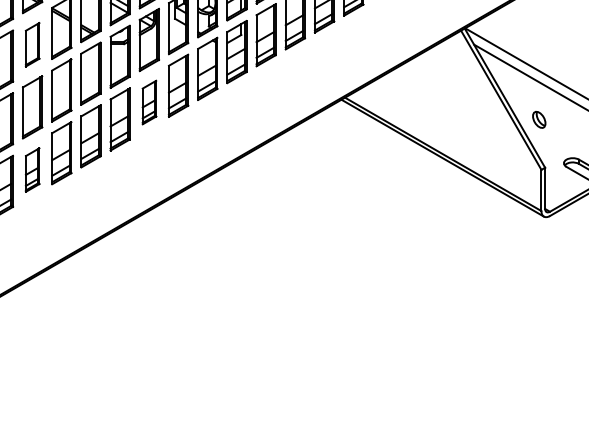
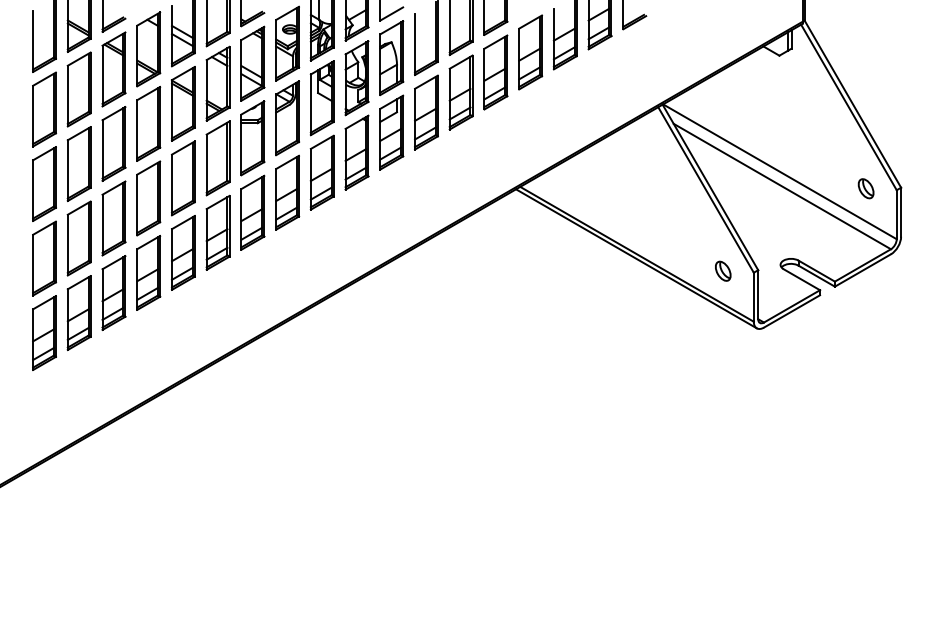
part: (32, 44) -> (148, 123), size x1.43
part: (149, 102) -> (287, 192), size x1.43
part: (539, 119) -> (723, 270), moved
part: (32, 169) -> (148, 272), size x1.43

